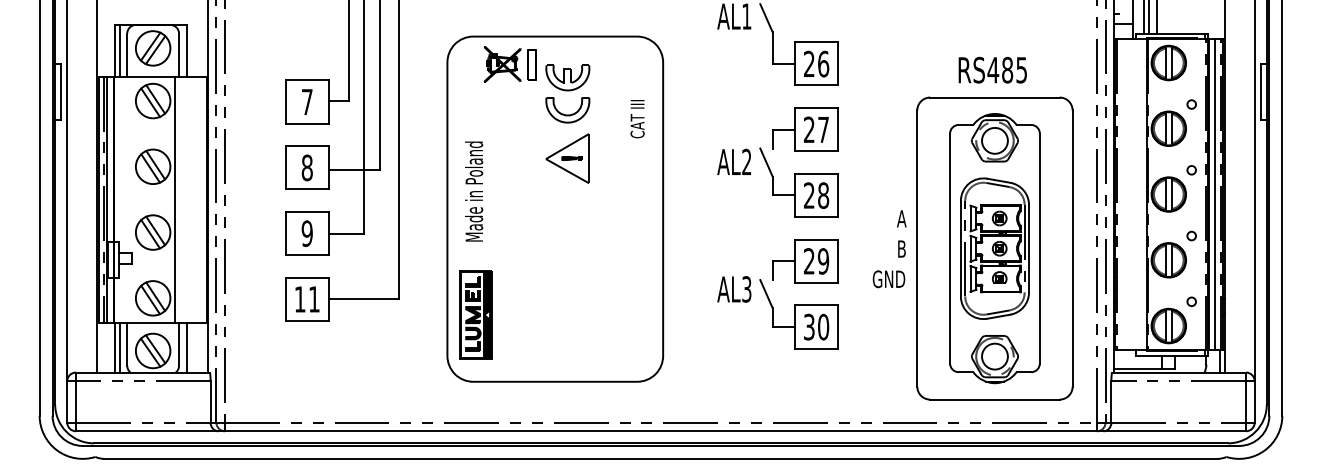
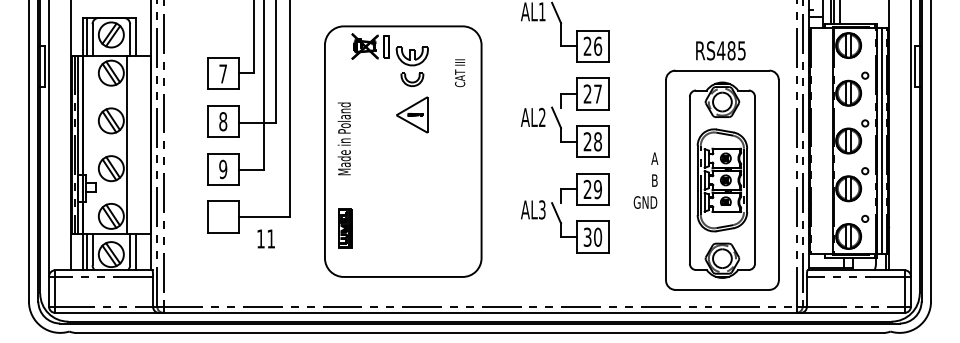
part: (567, 110) -> (412, 80), size x0.7
text: (637, 119) -> (460, 73), moved
text: (307, 299) -> (266, 239), moved
part: (475, 314) -> (345, 228), size x0.6

